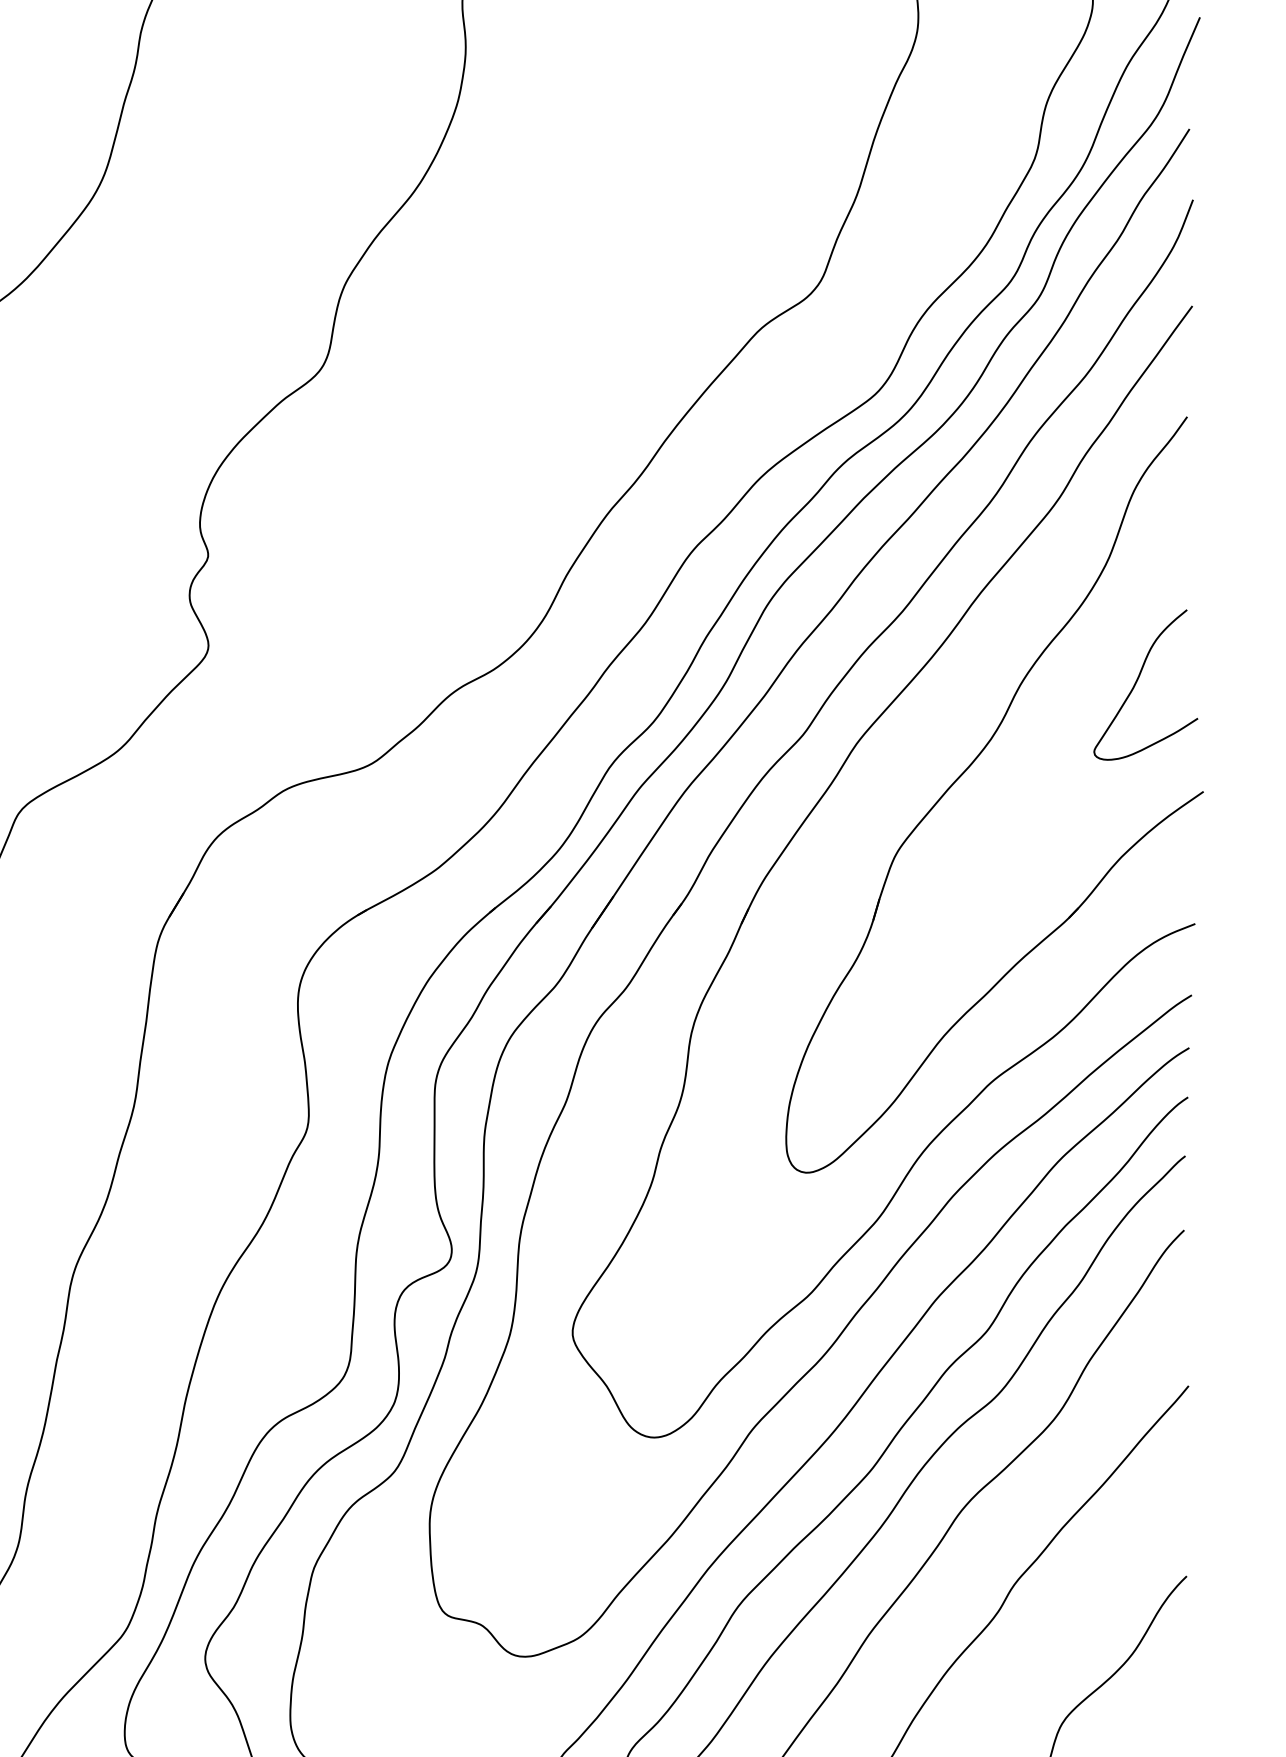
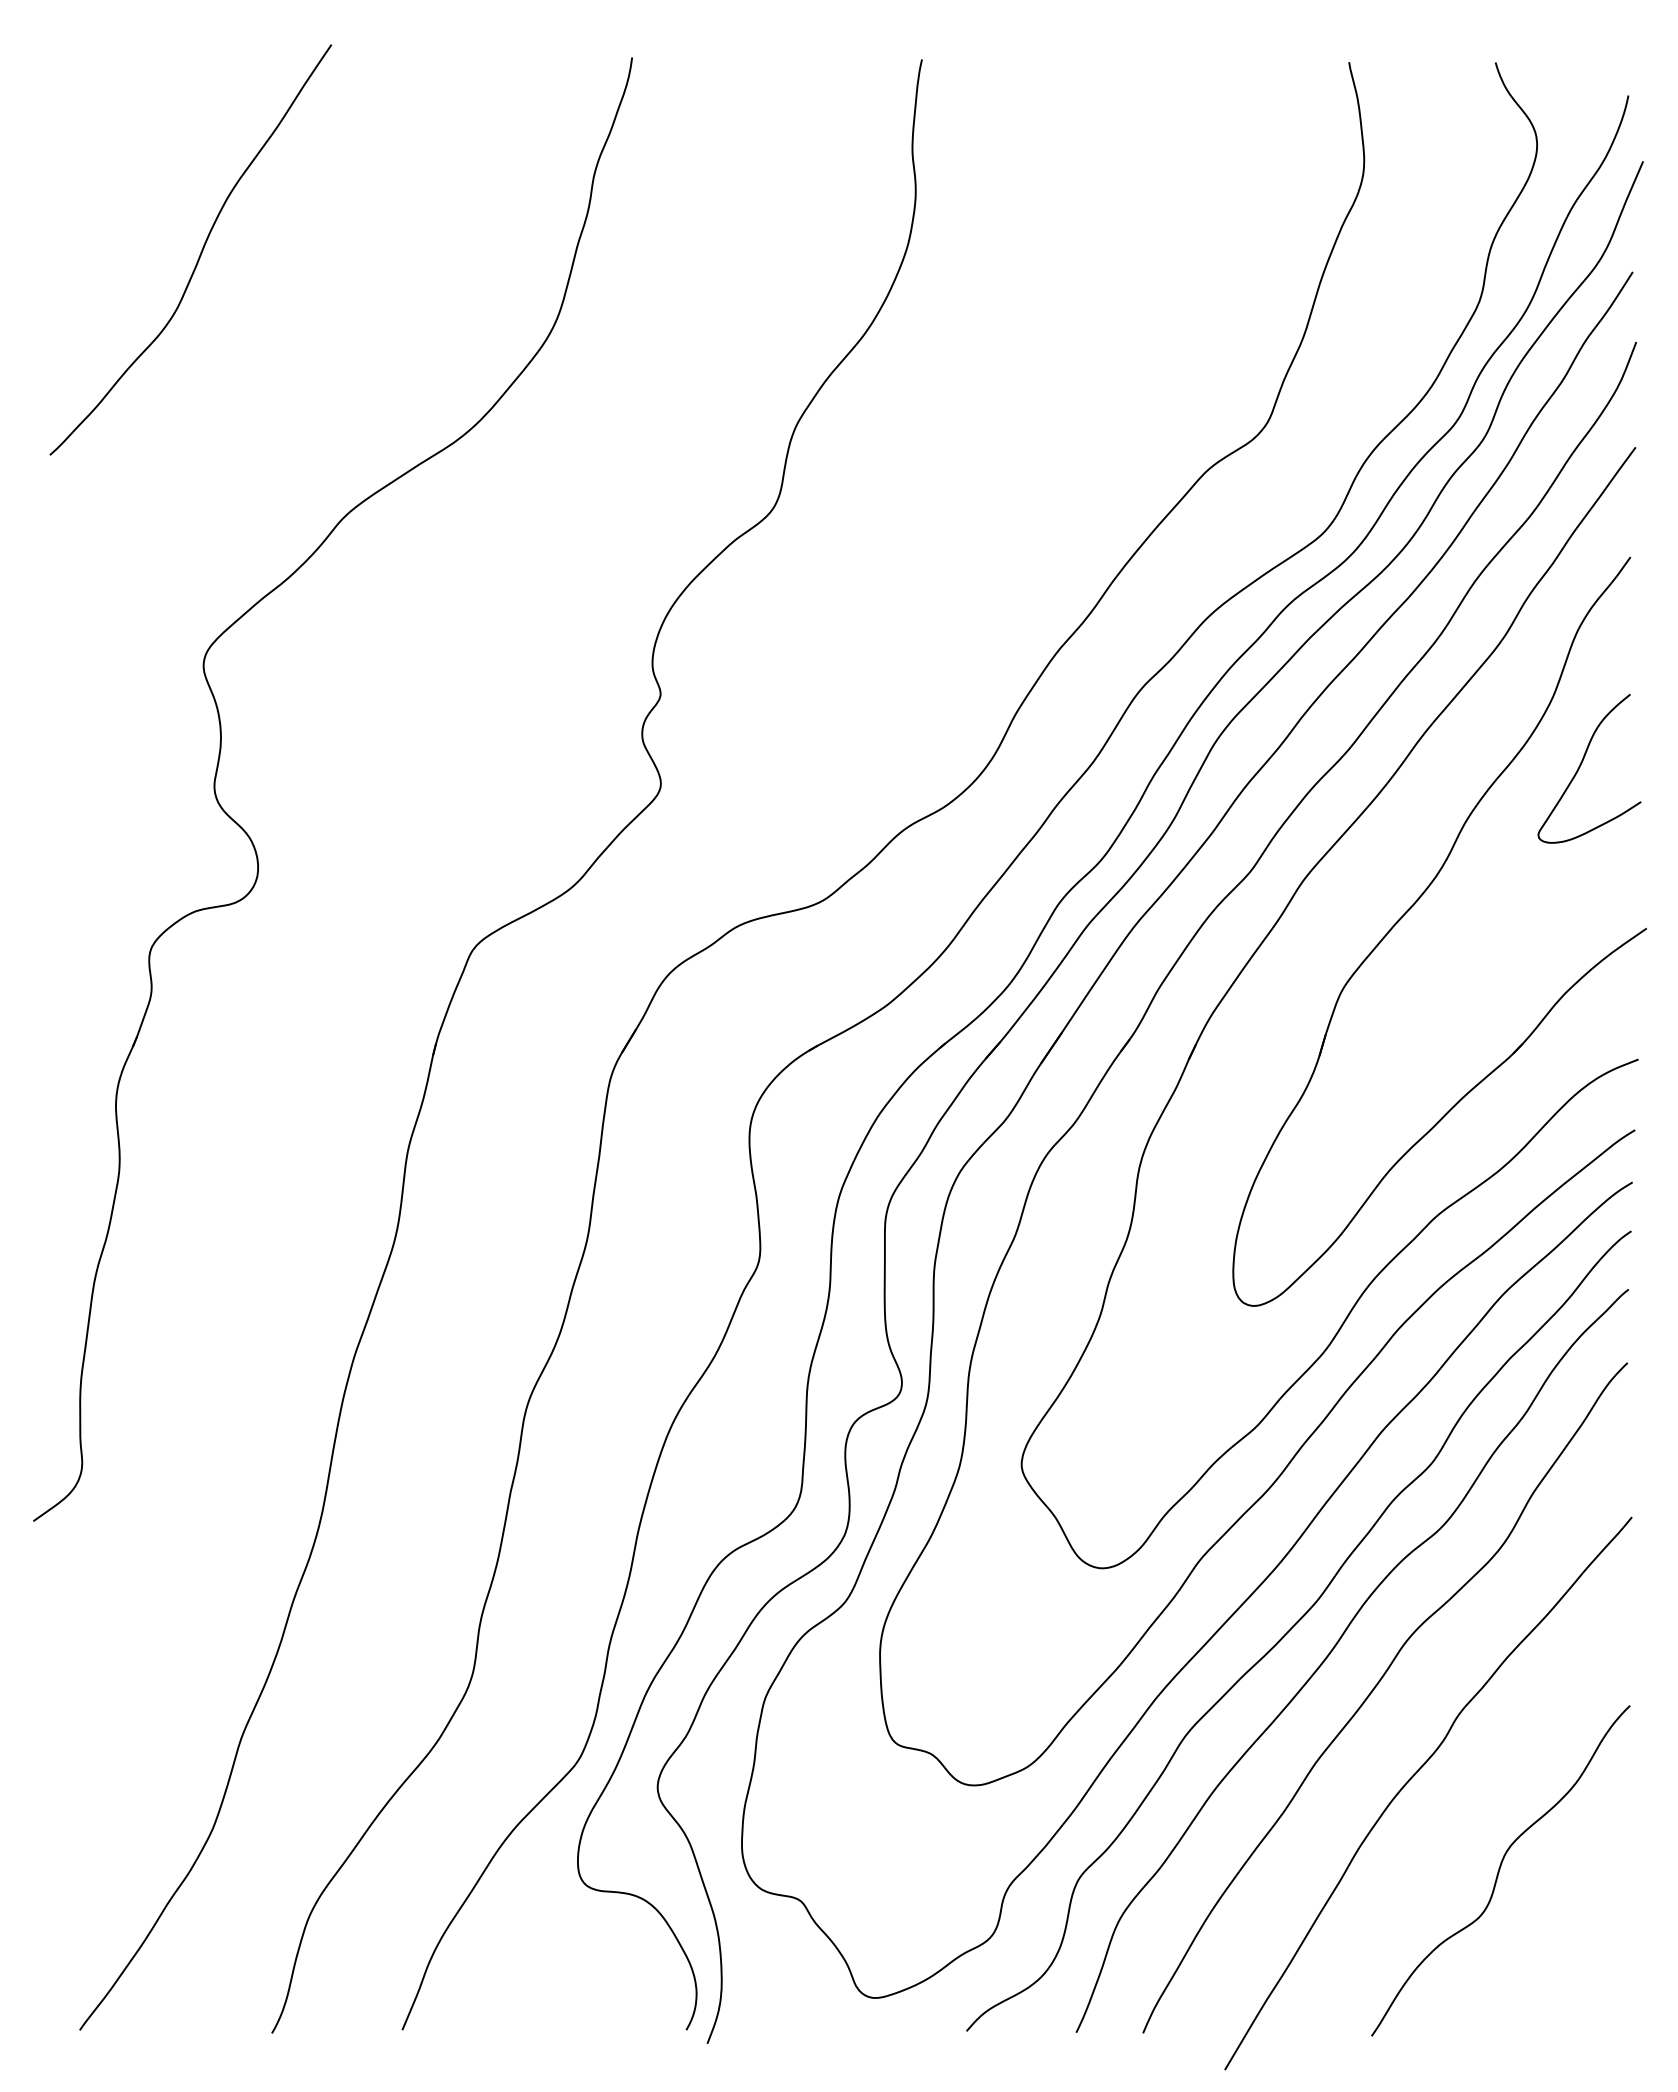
curve: (1137, 681) -> (1581, 765), moved

